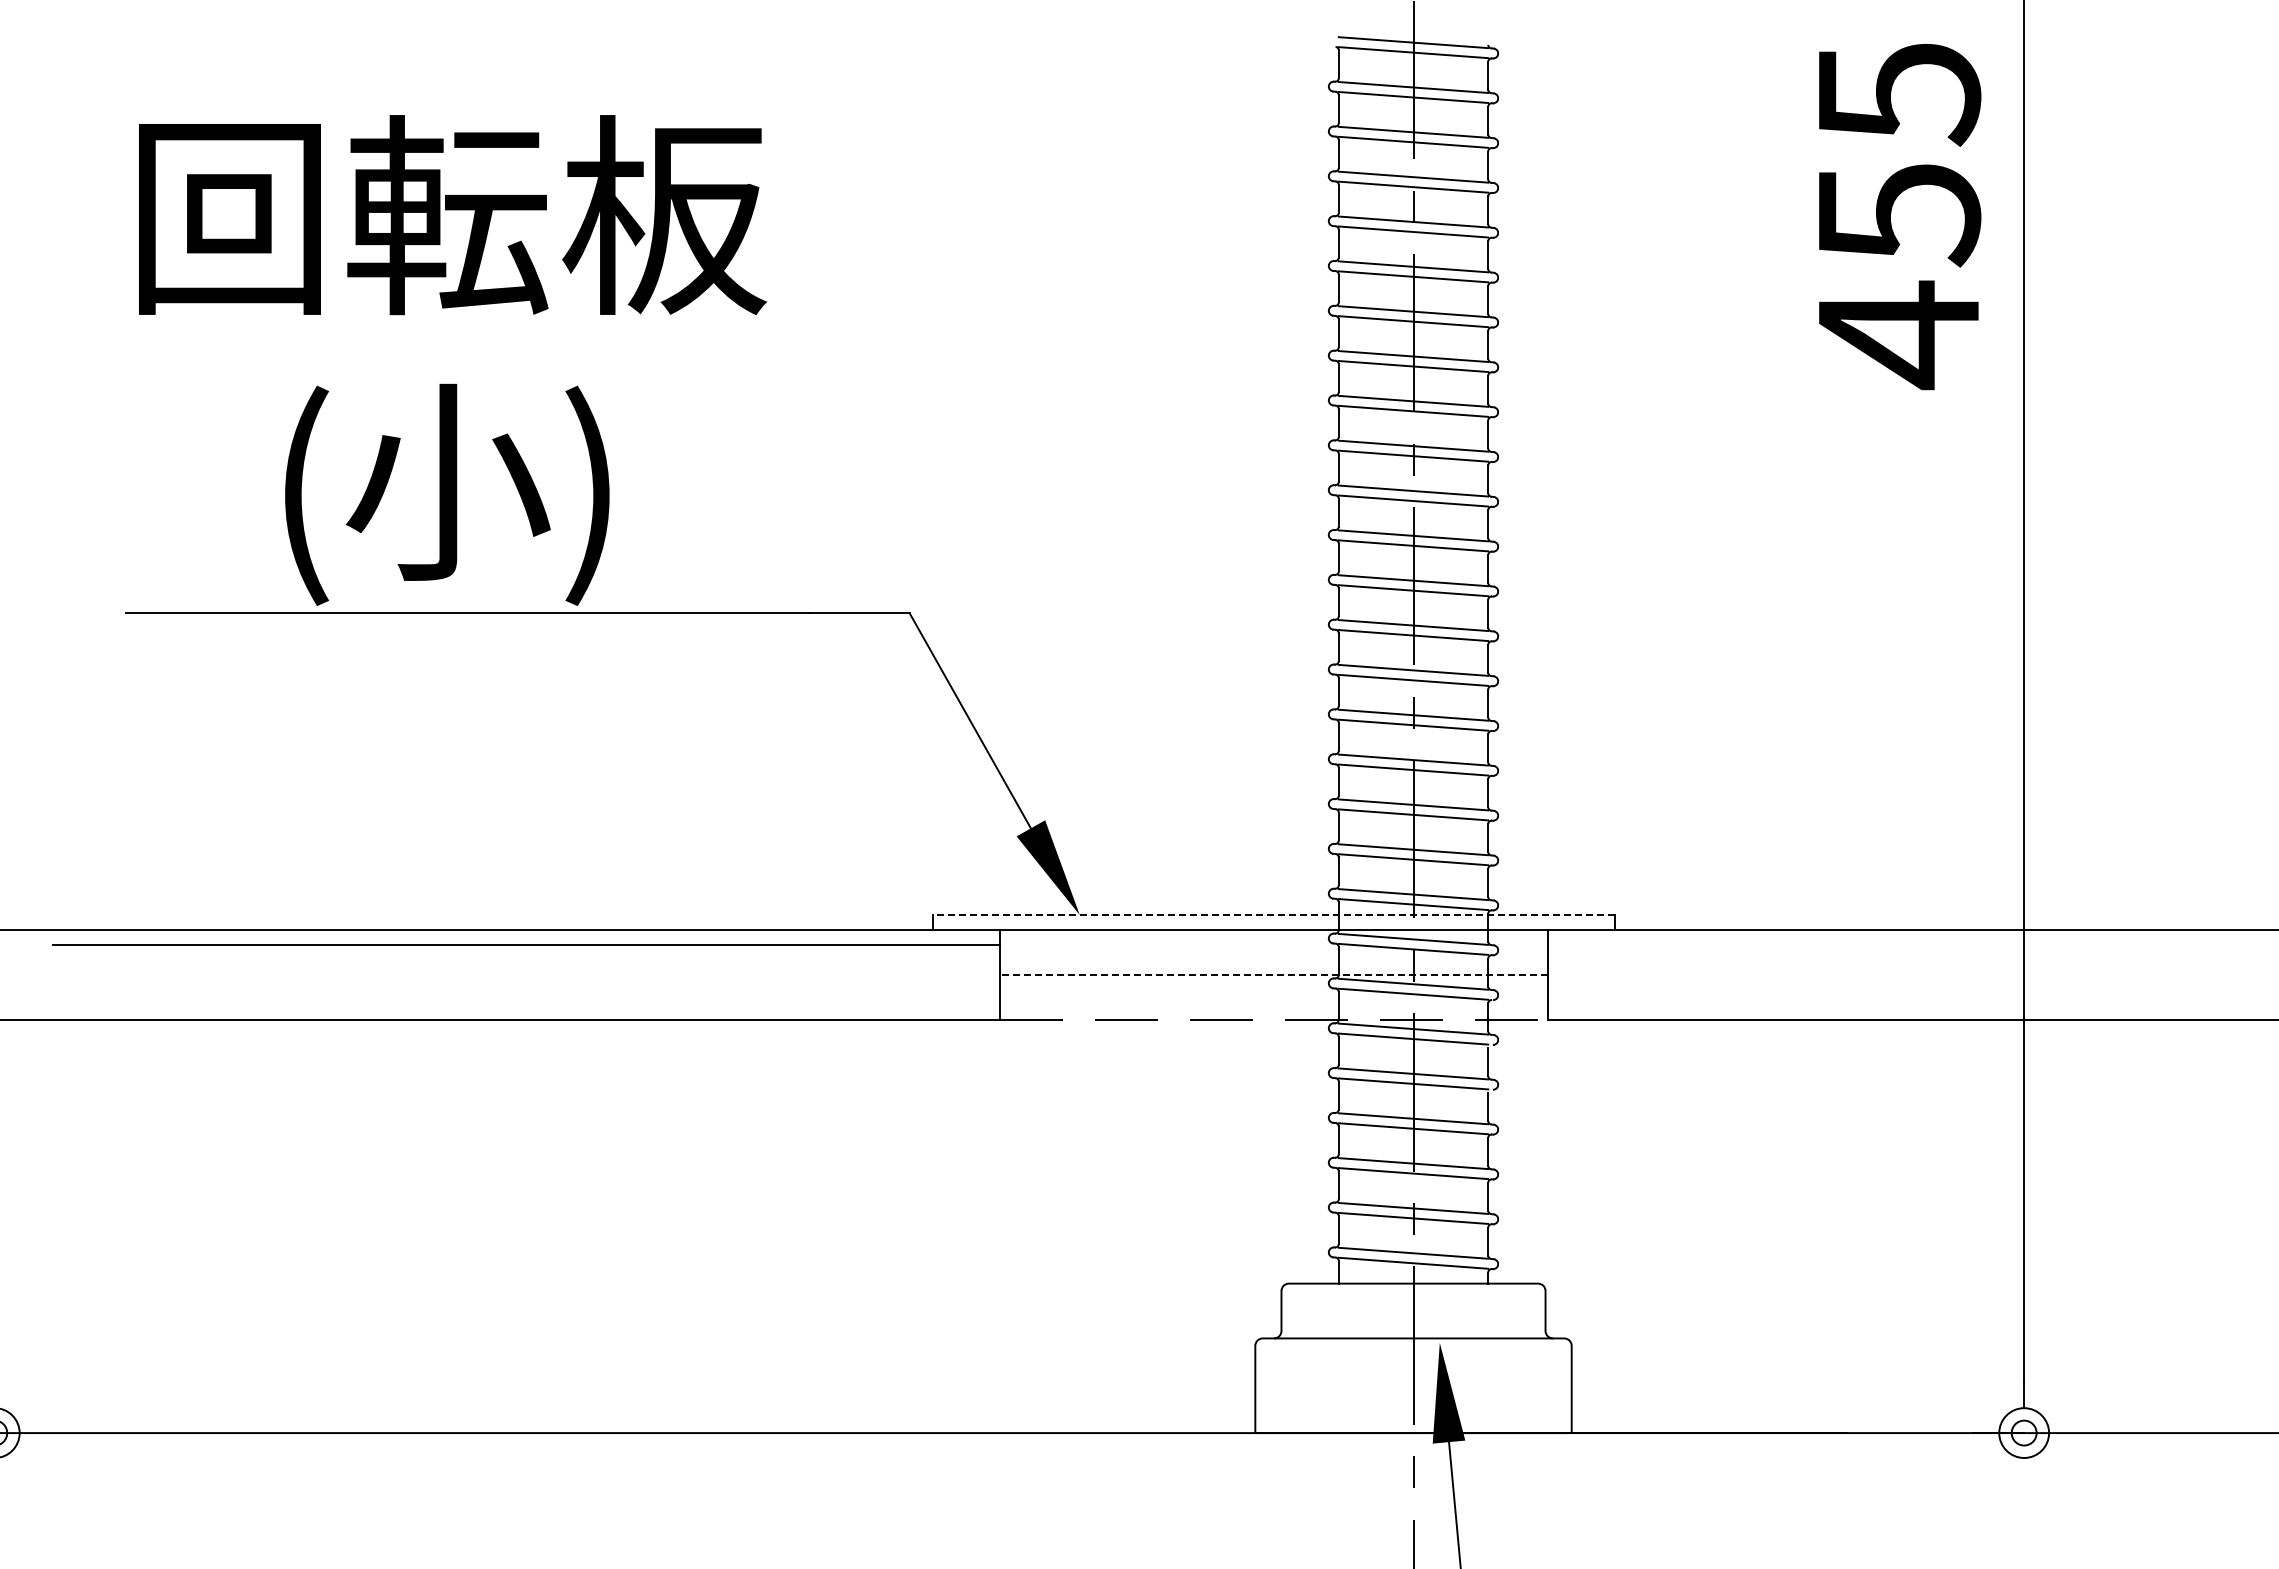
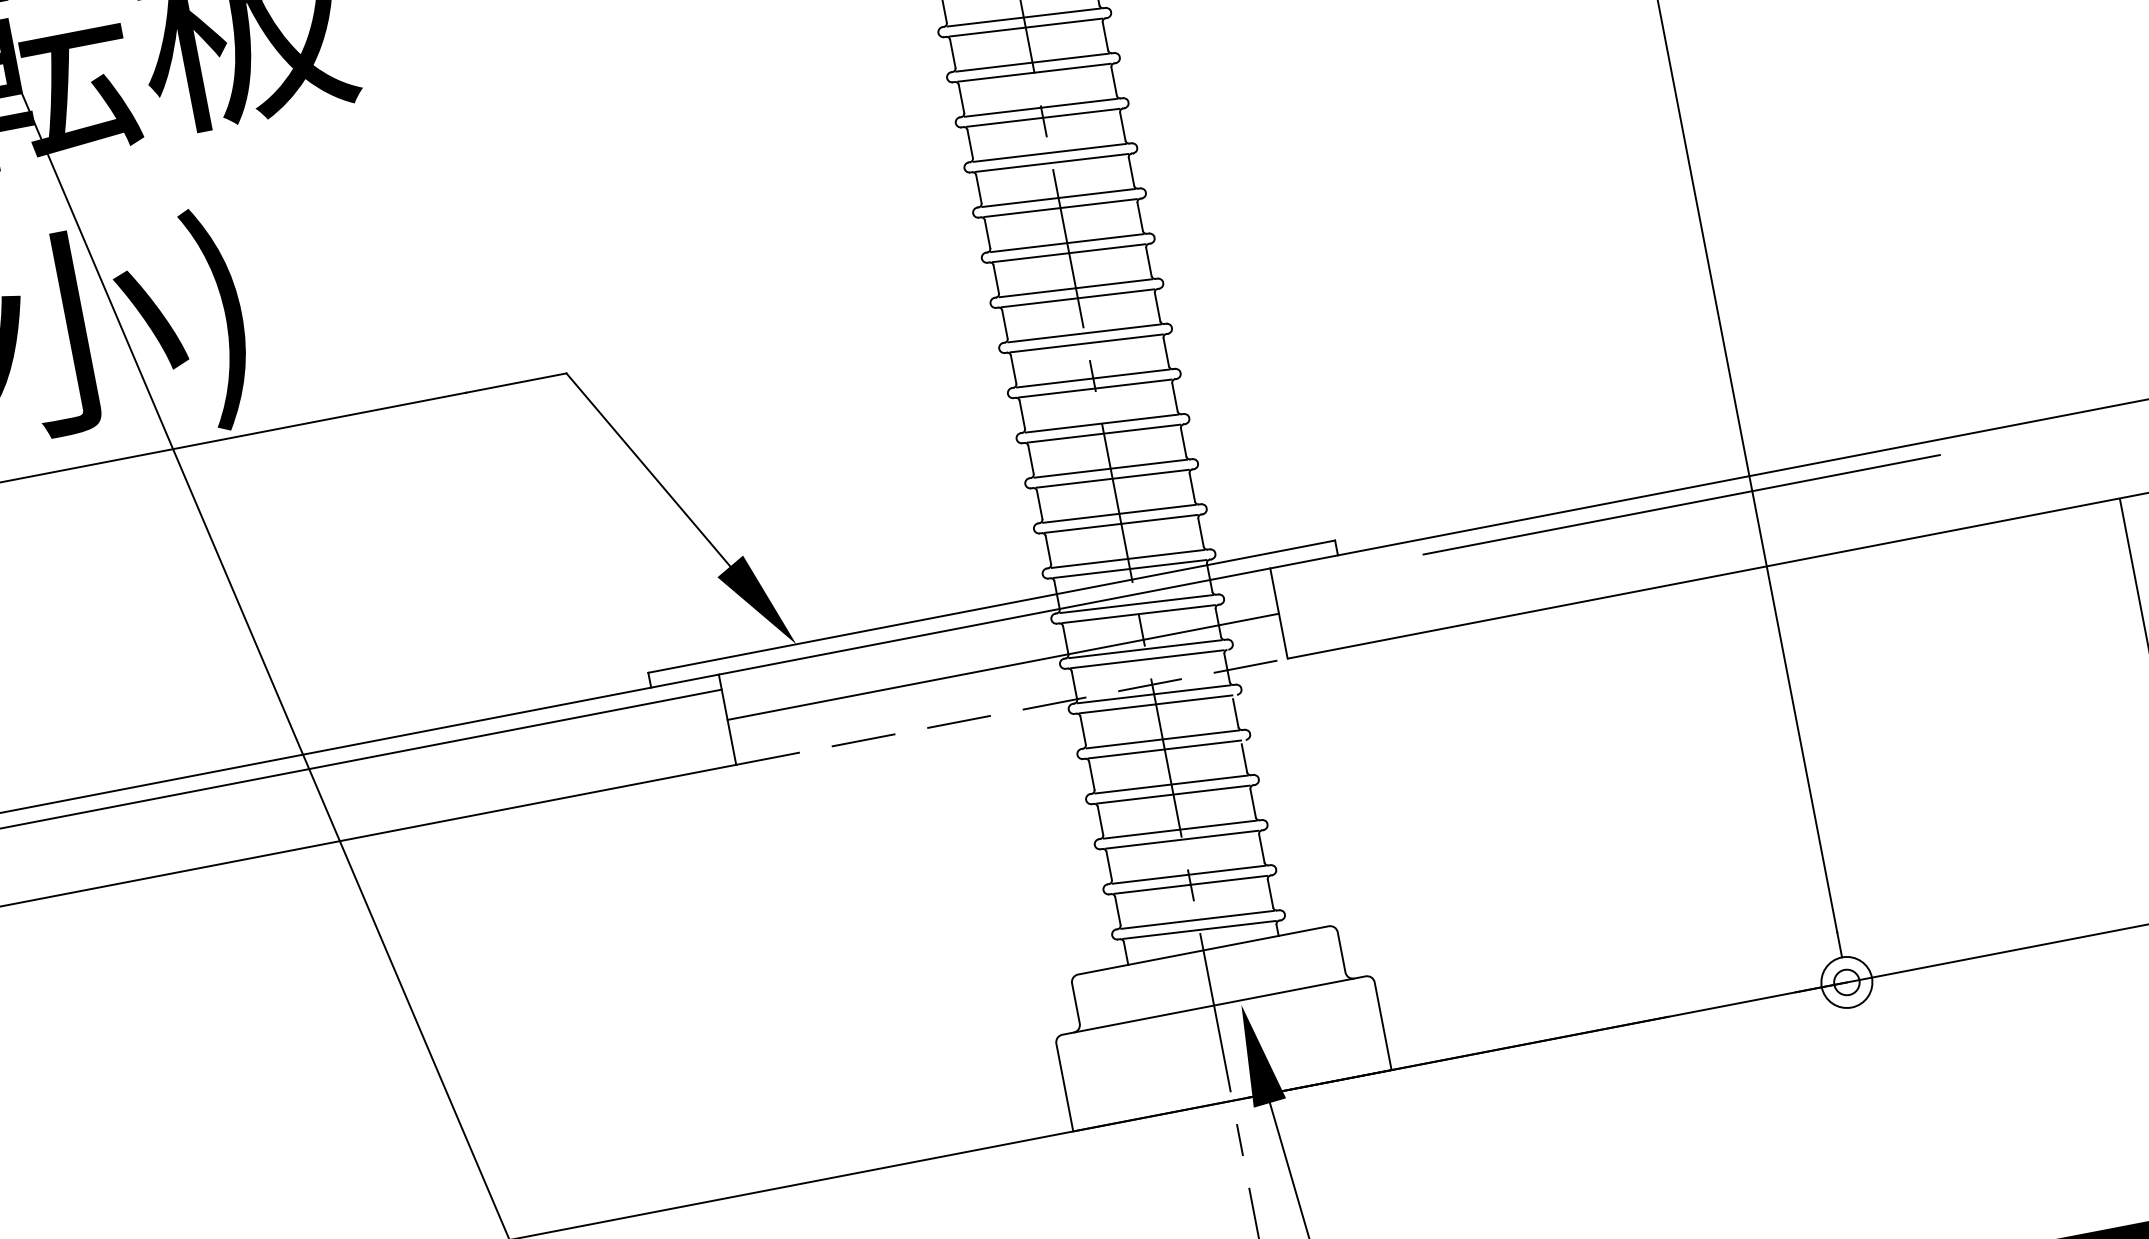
line: (1273, 915) -> (991, 607), dashed -> solid
line: (1953, 944) -> (1681, 504), added
line: (1273, 974) -> (1002, 666), dashed -> solid

